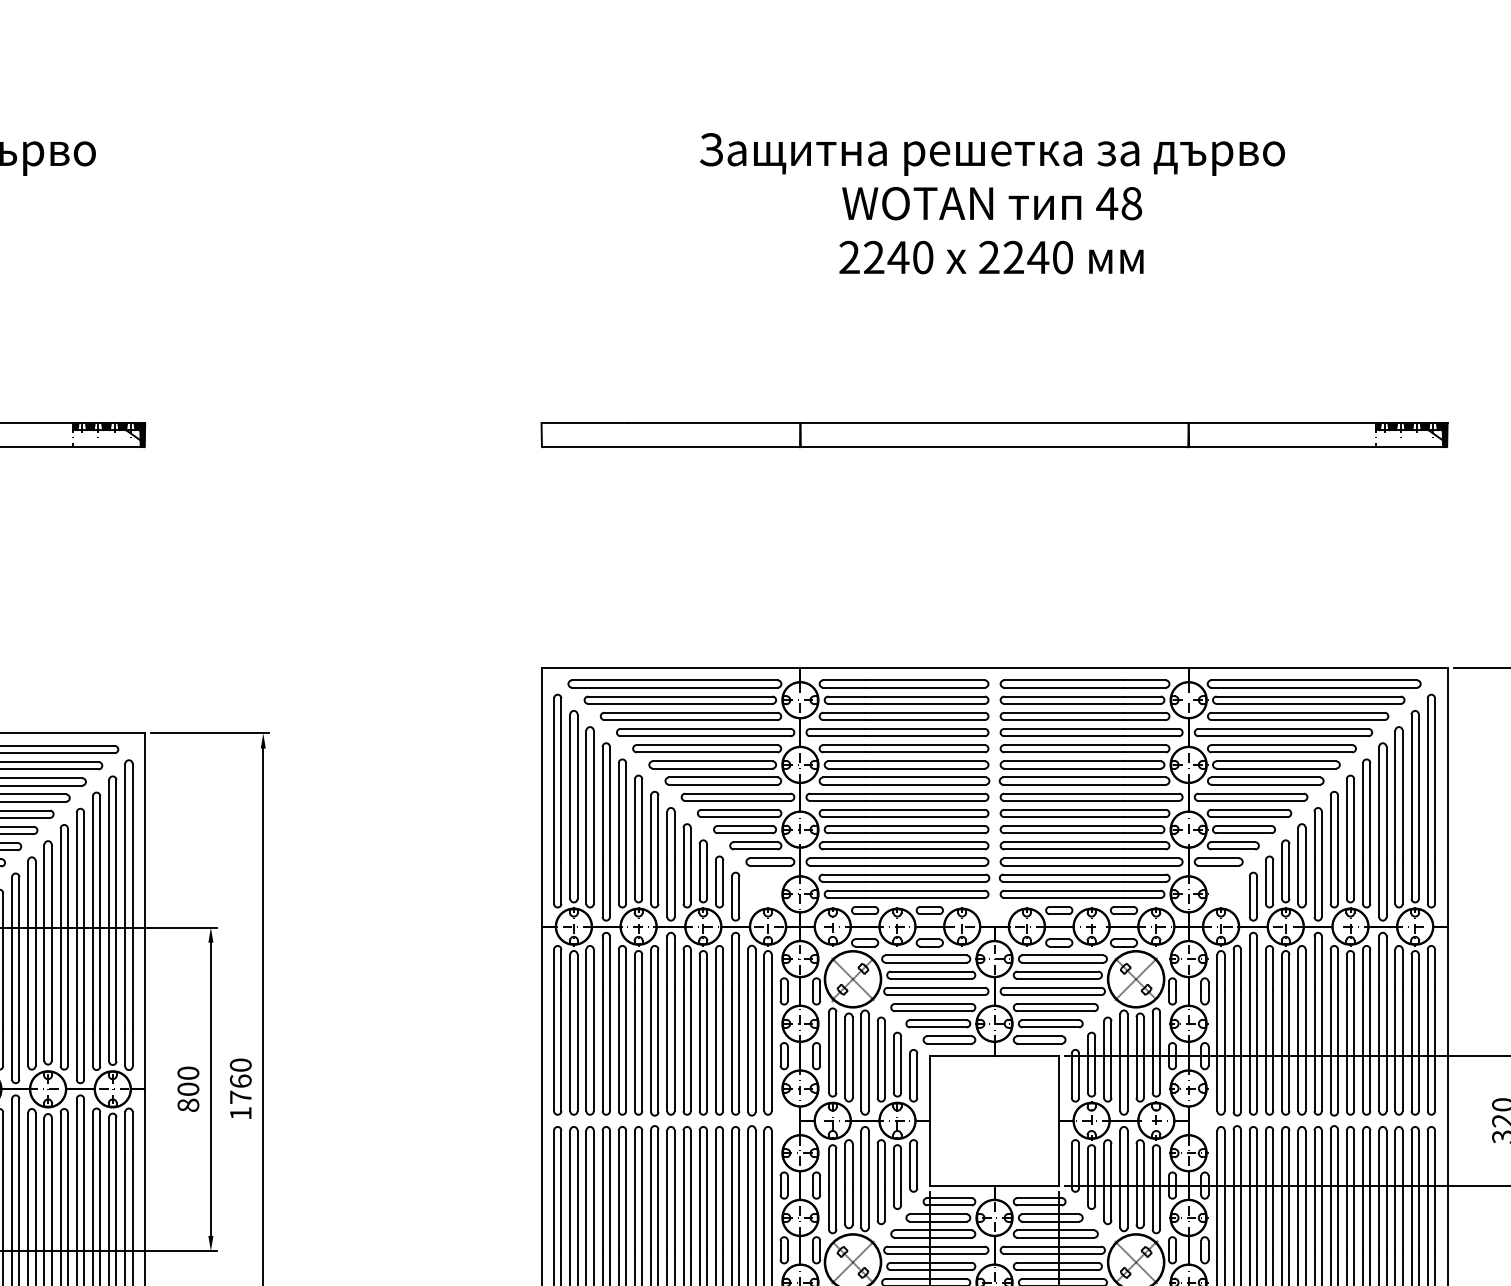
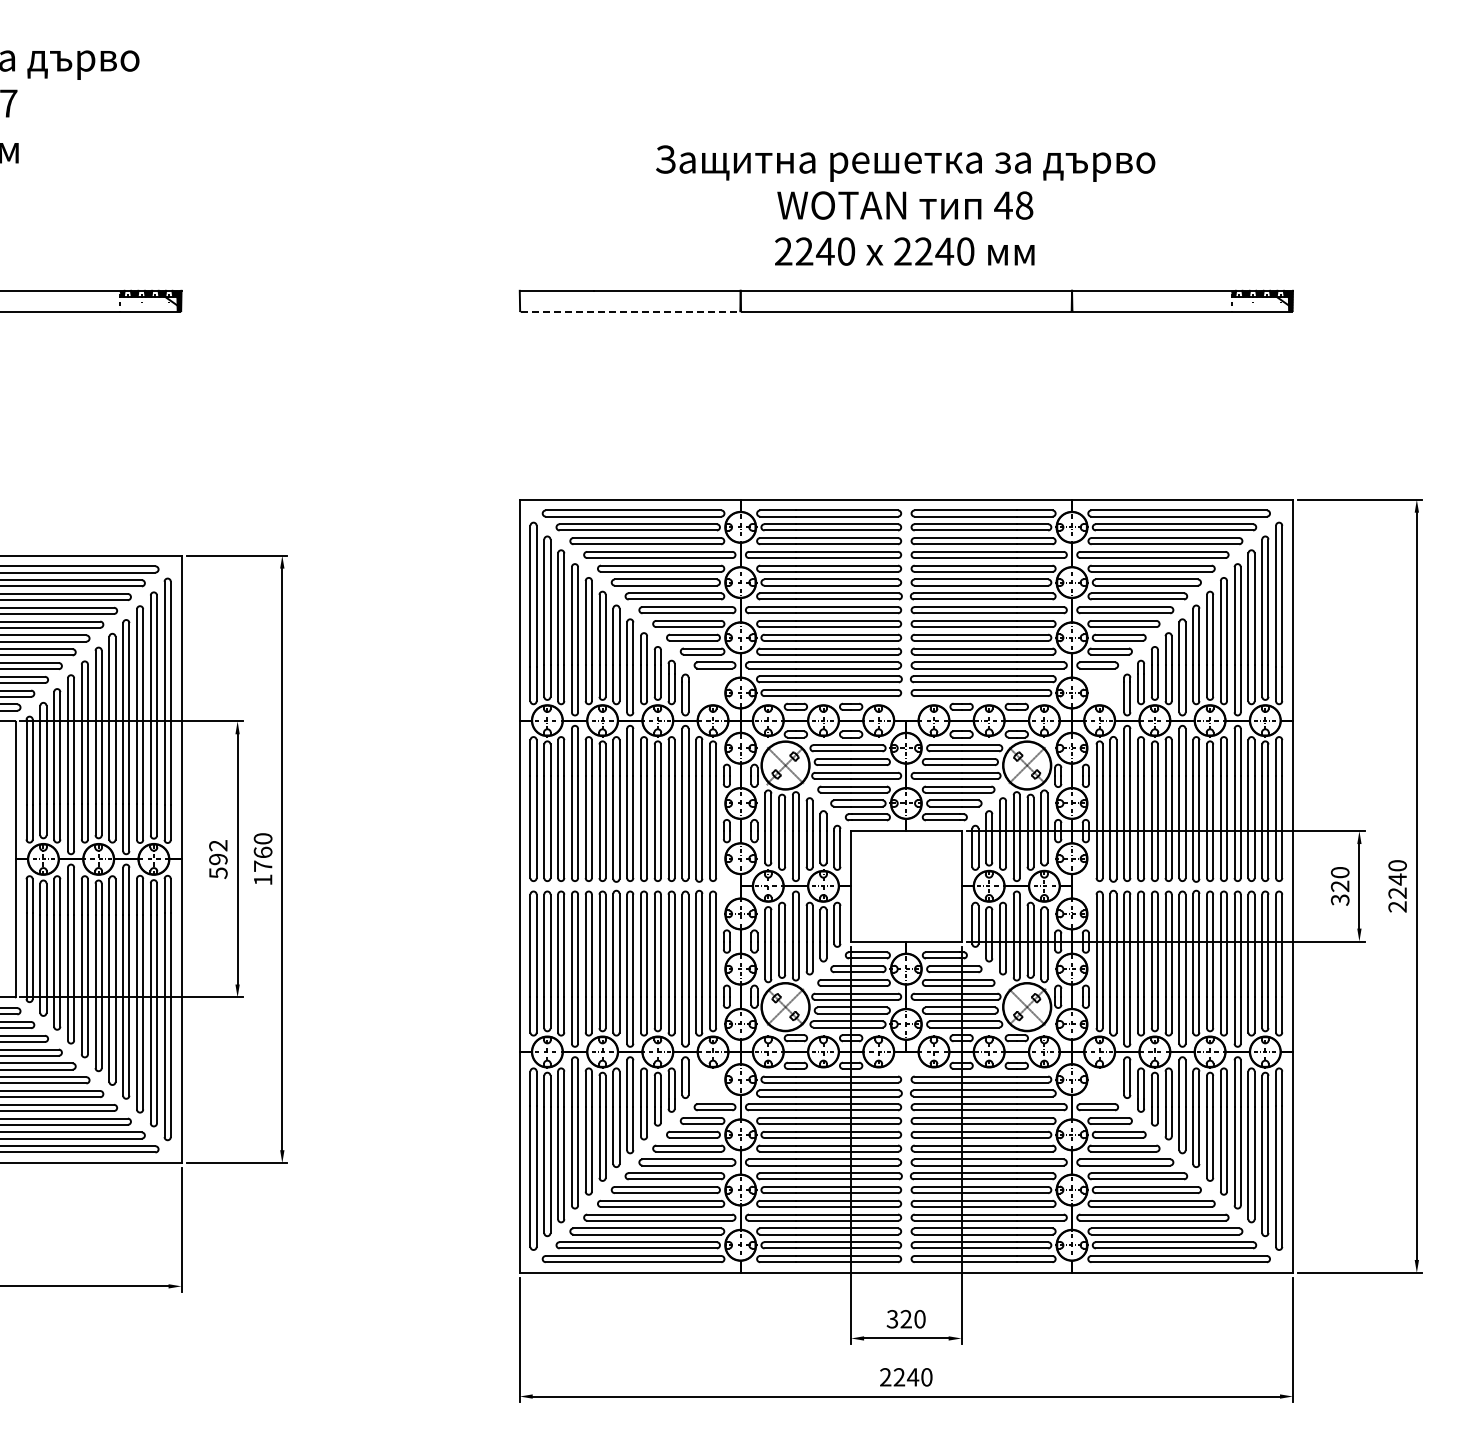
text: (992, 203) -> (905, 205), moved
line: (671, 447) -> (630, 311), solid -> dashed
text: (188, 1089) -> (218, 859), 800 -> 592

